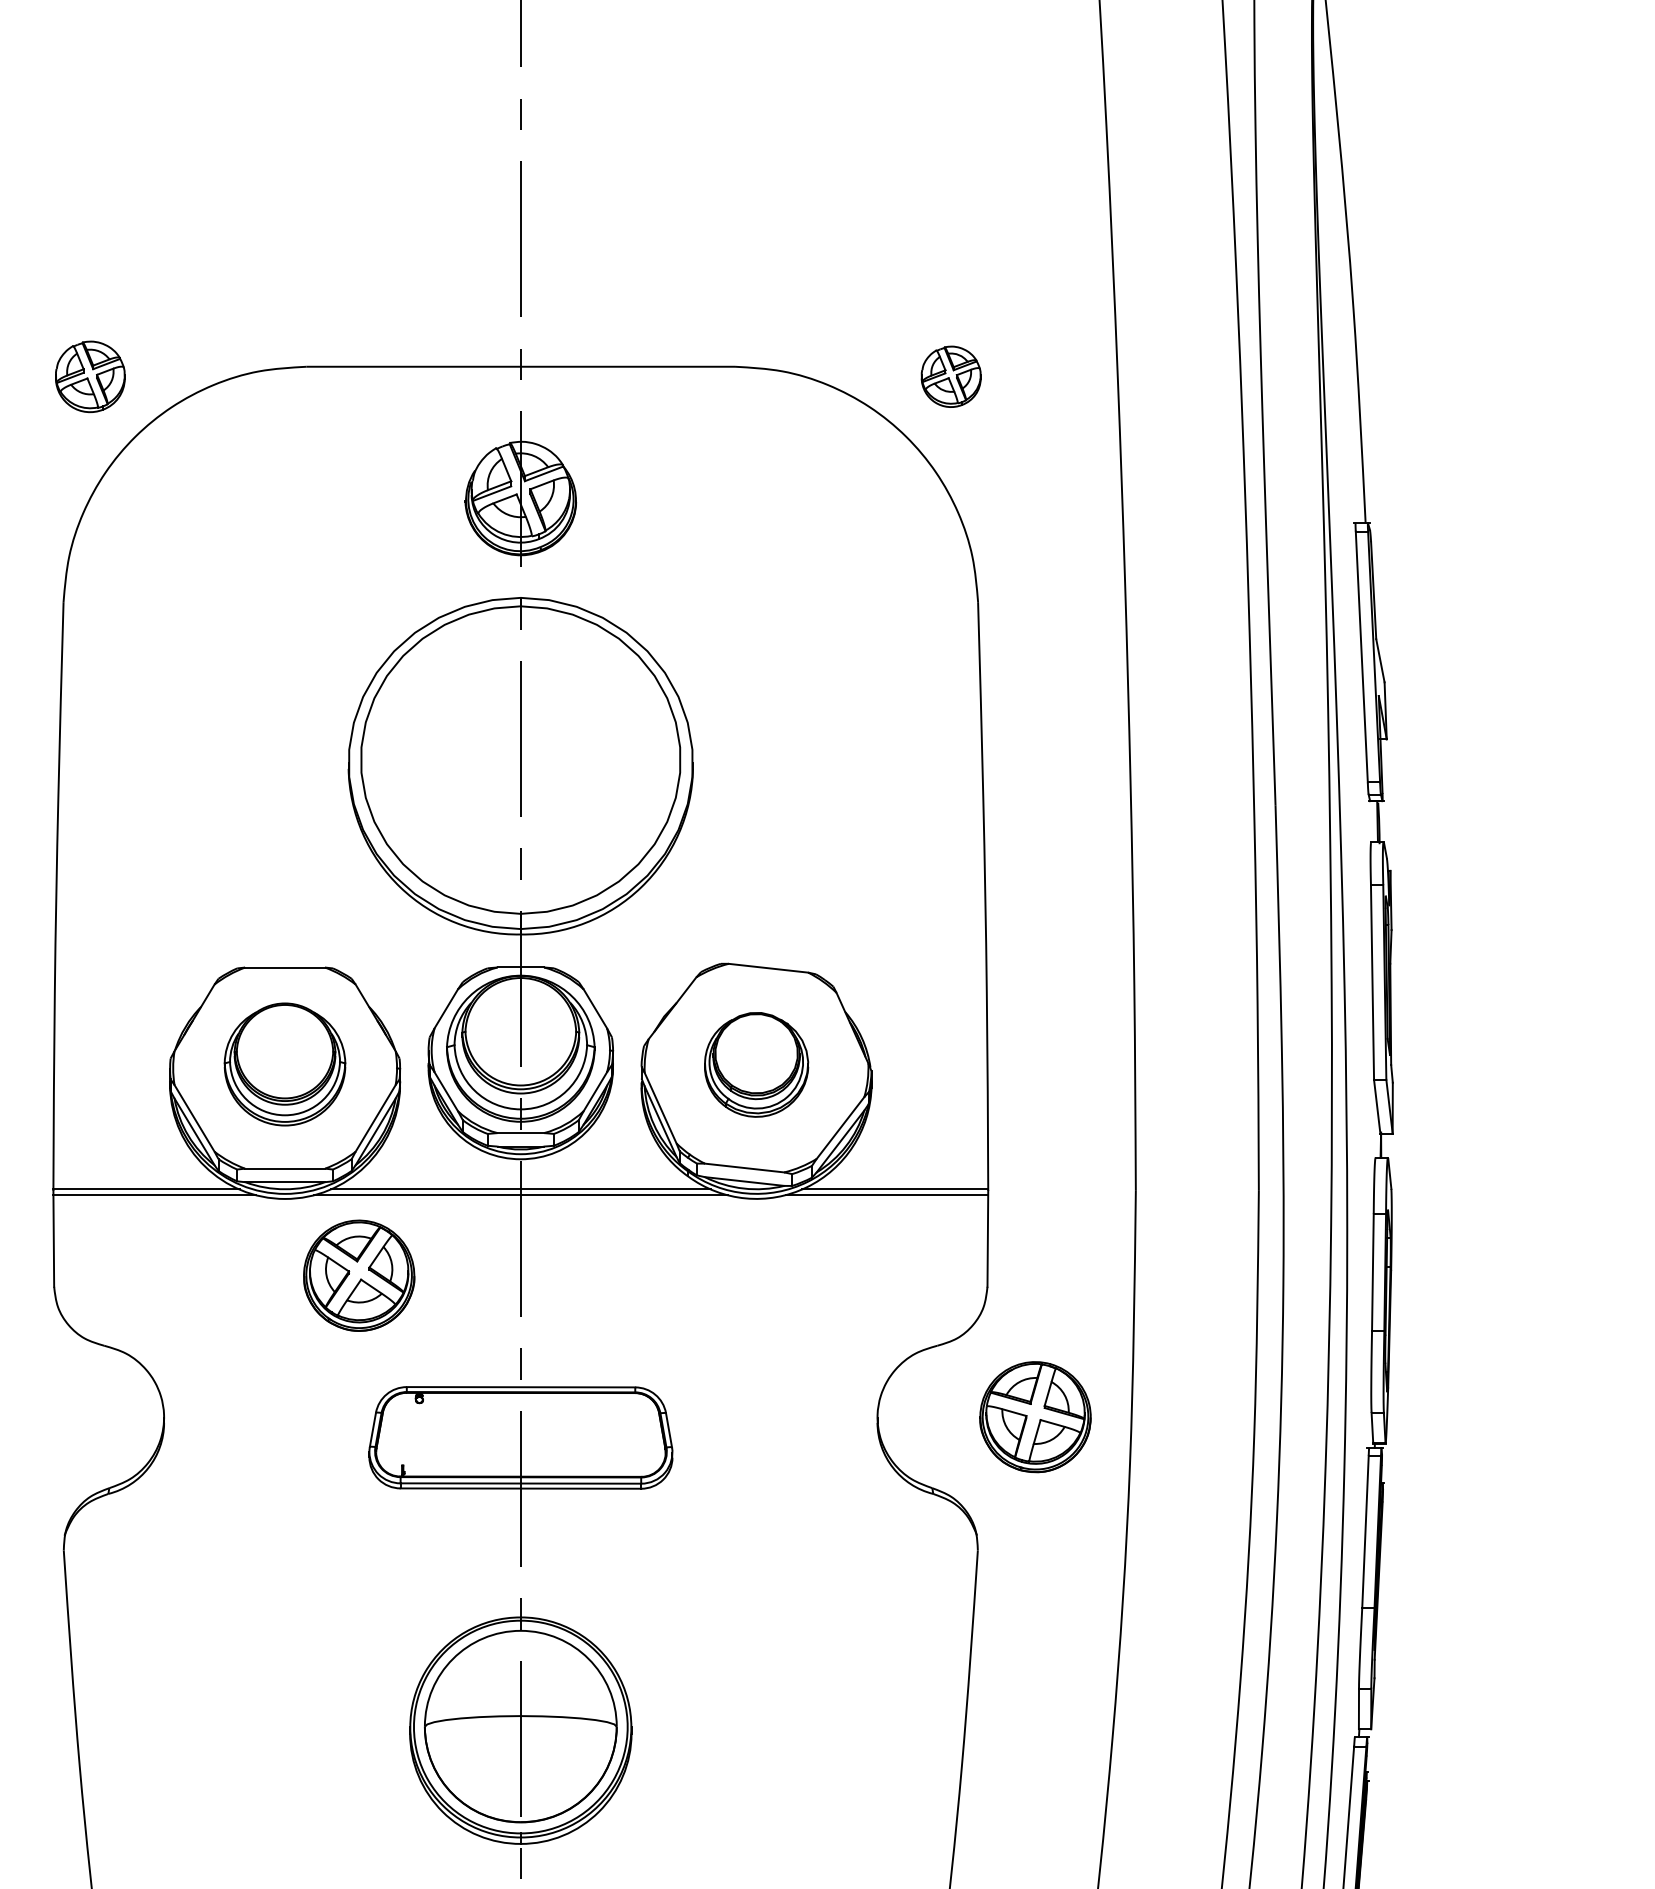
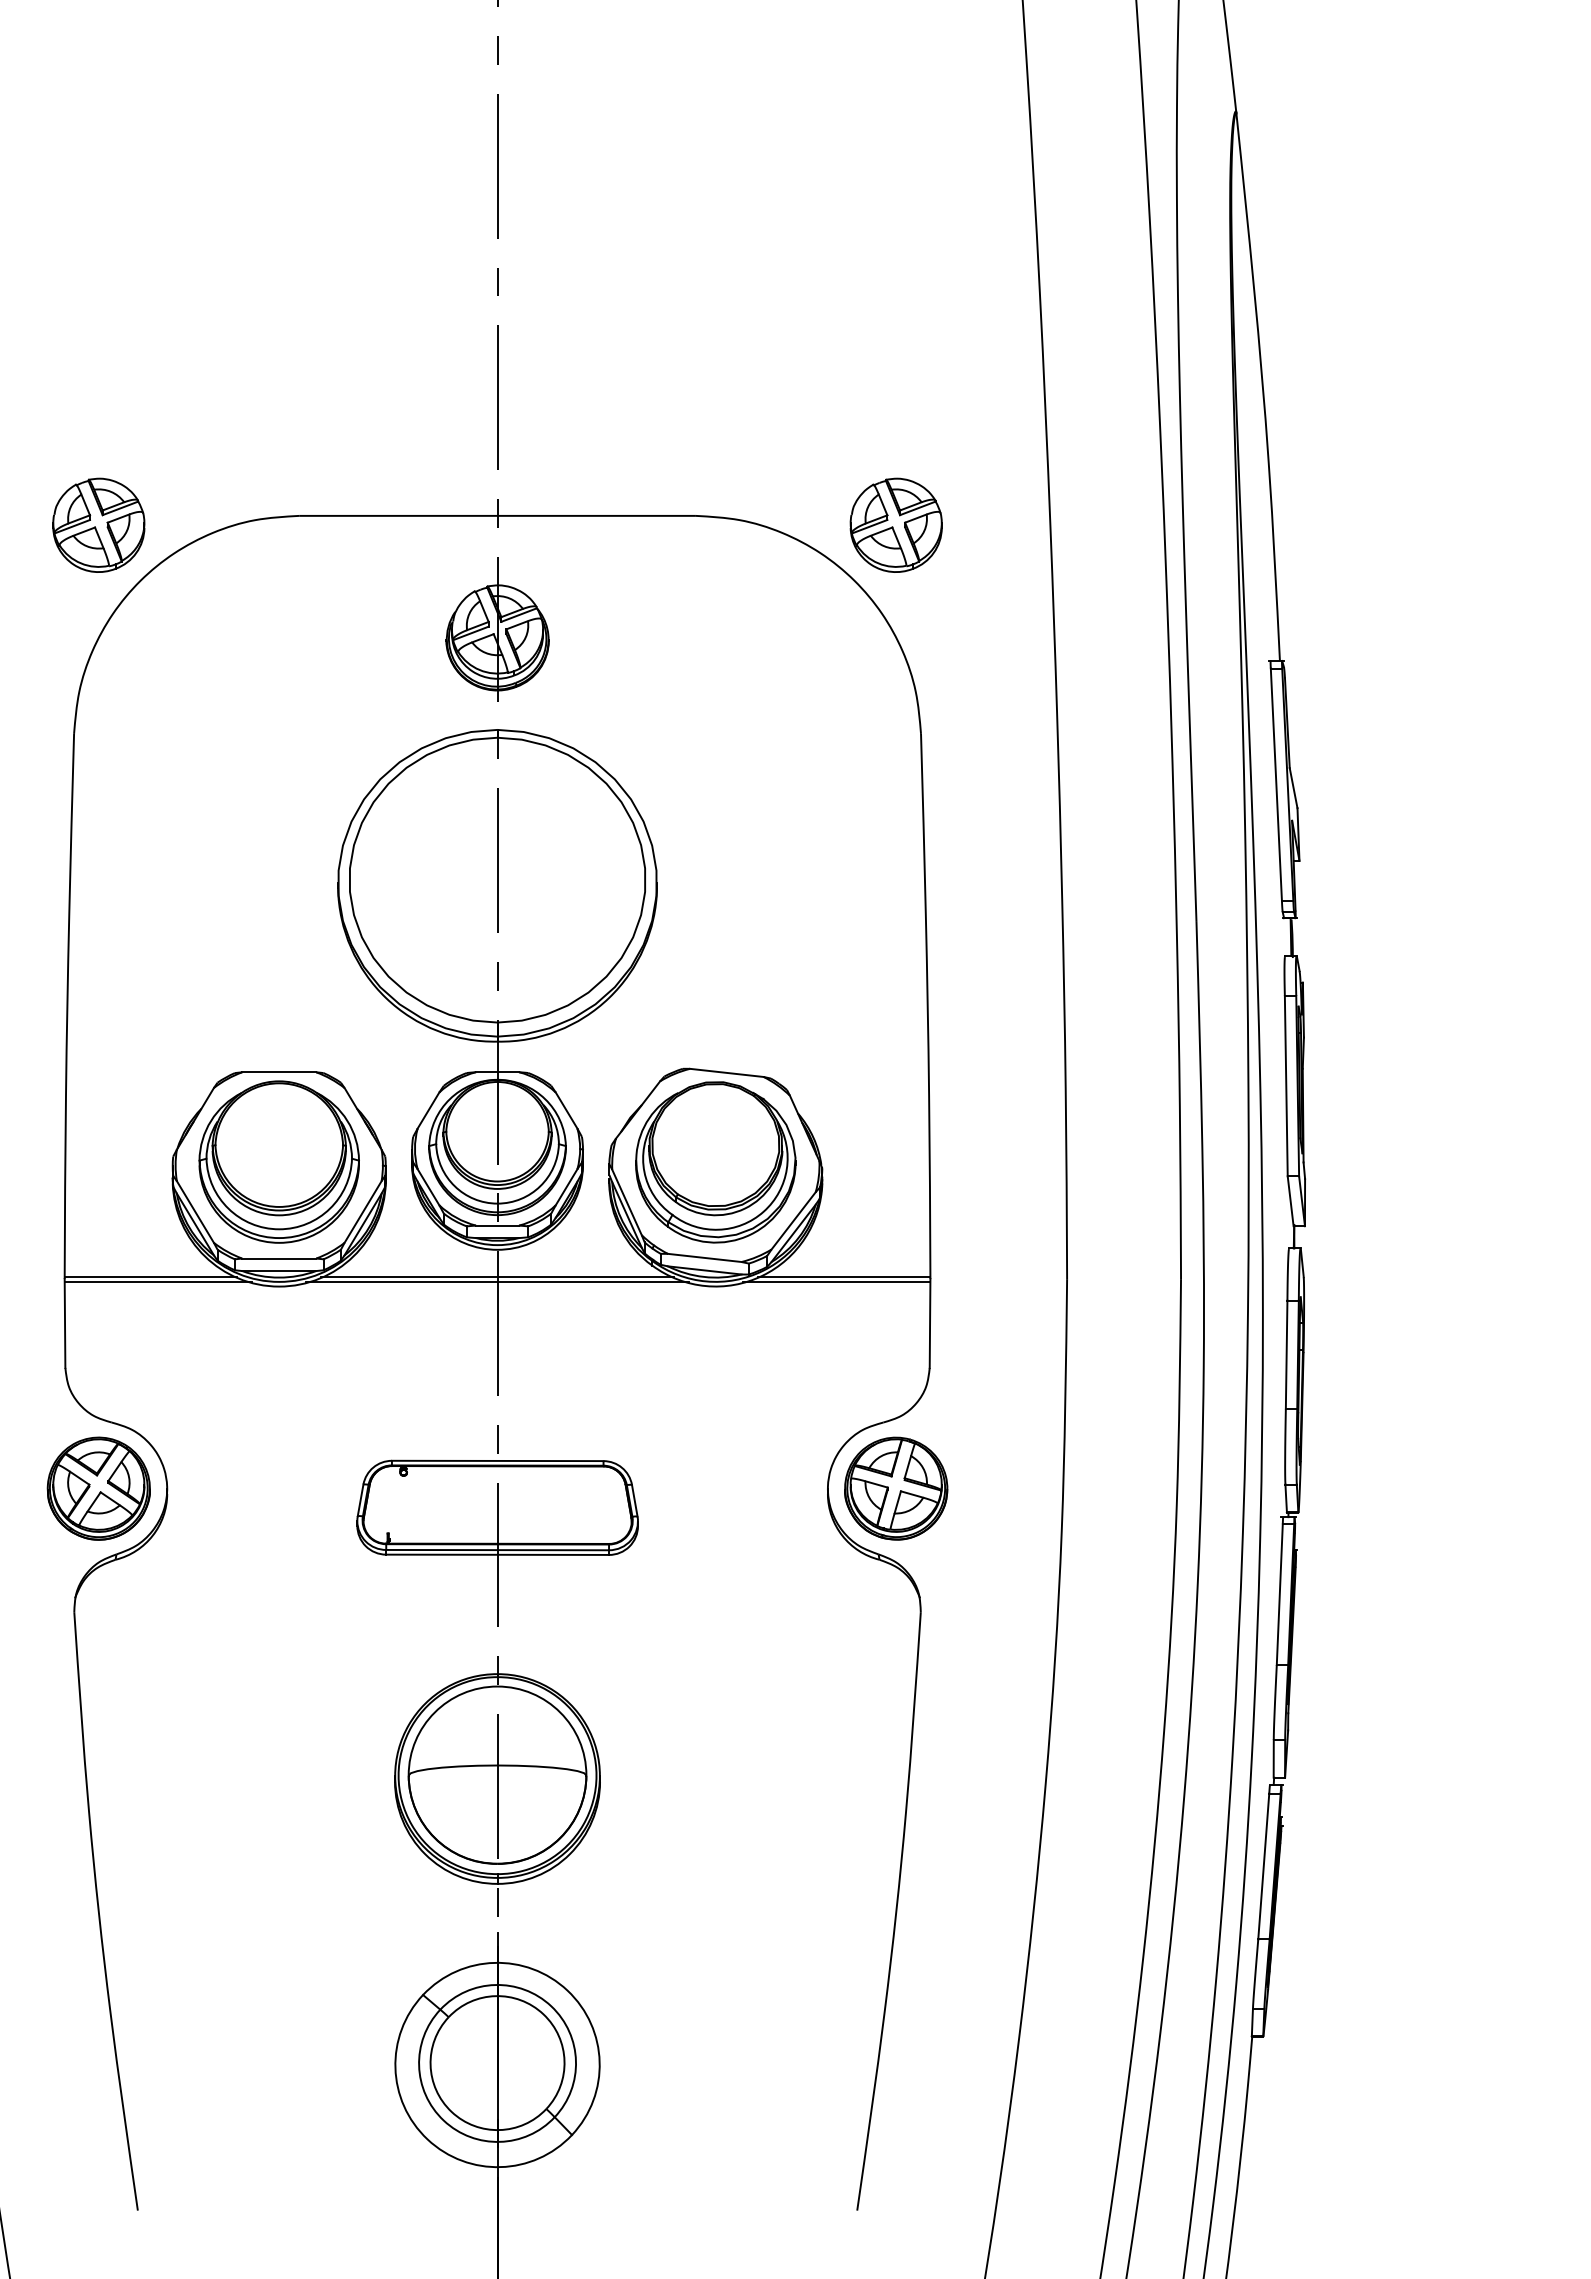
part: (89, 376) -> (98, 524), size x1.43
part: (950, 376) -> (895, 524), size x1.67
part: (284, 1063) -> (278, 1161), size x1.43
part: (756, 1064) -> (715, 1162), size x1.67
part: (358, 1275) -> (98, 1488), moved
part: (1035, 1416) -> (896, 1488), moved

